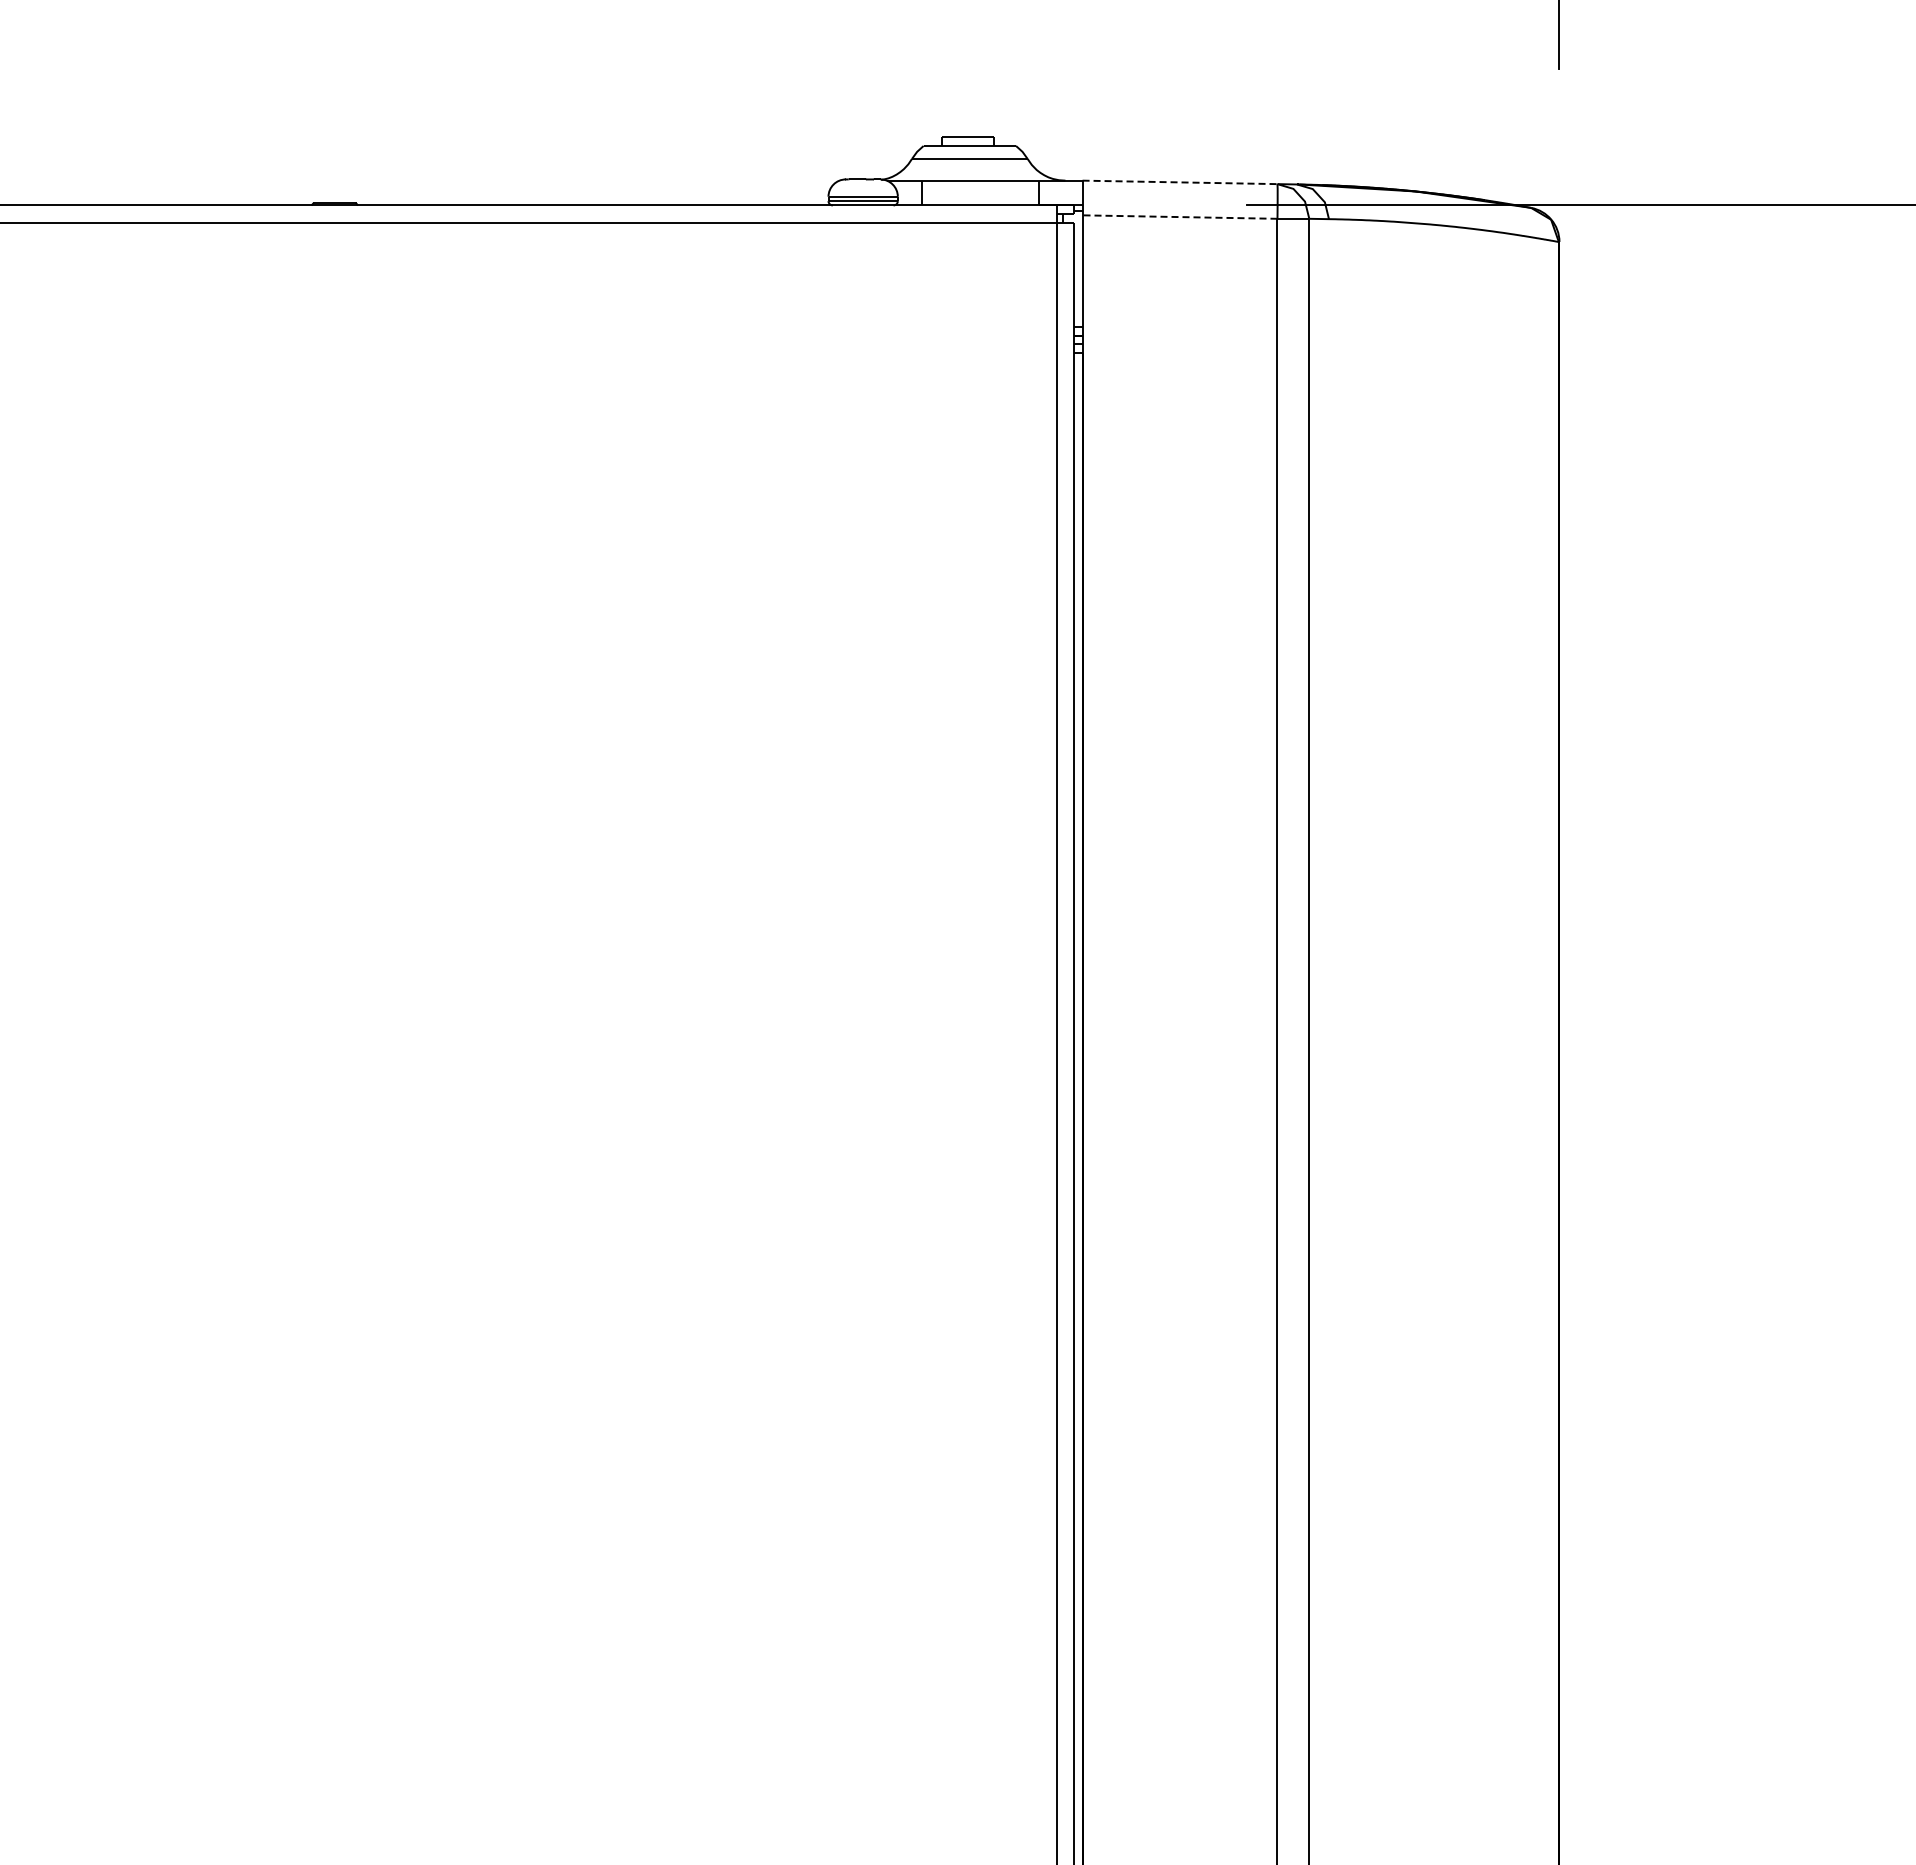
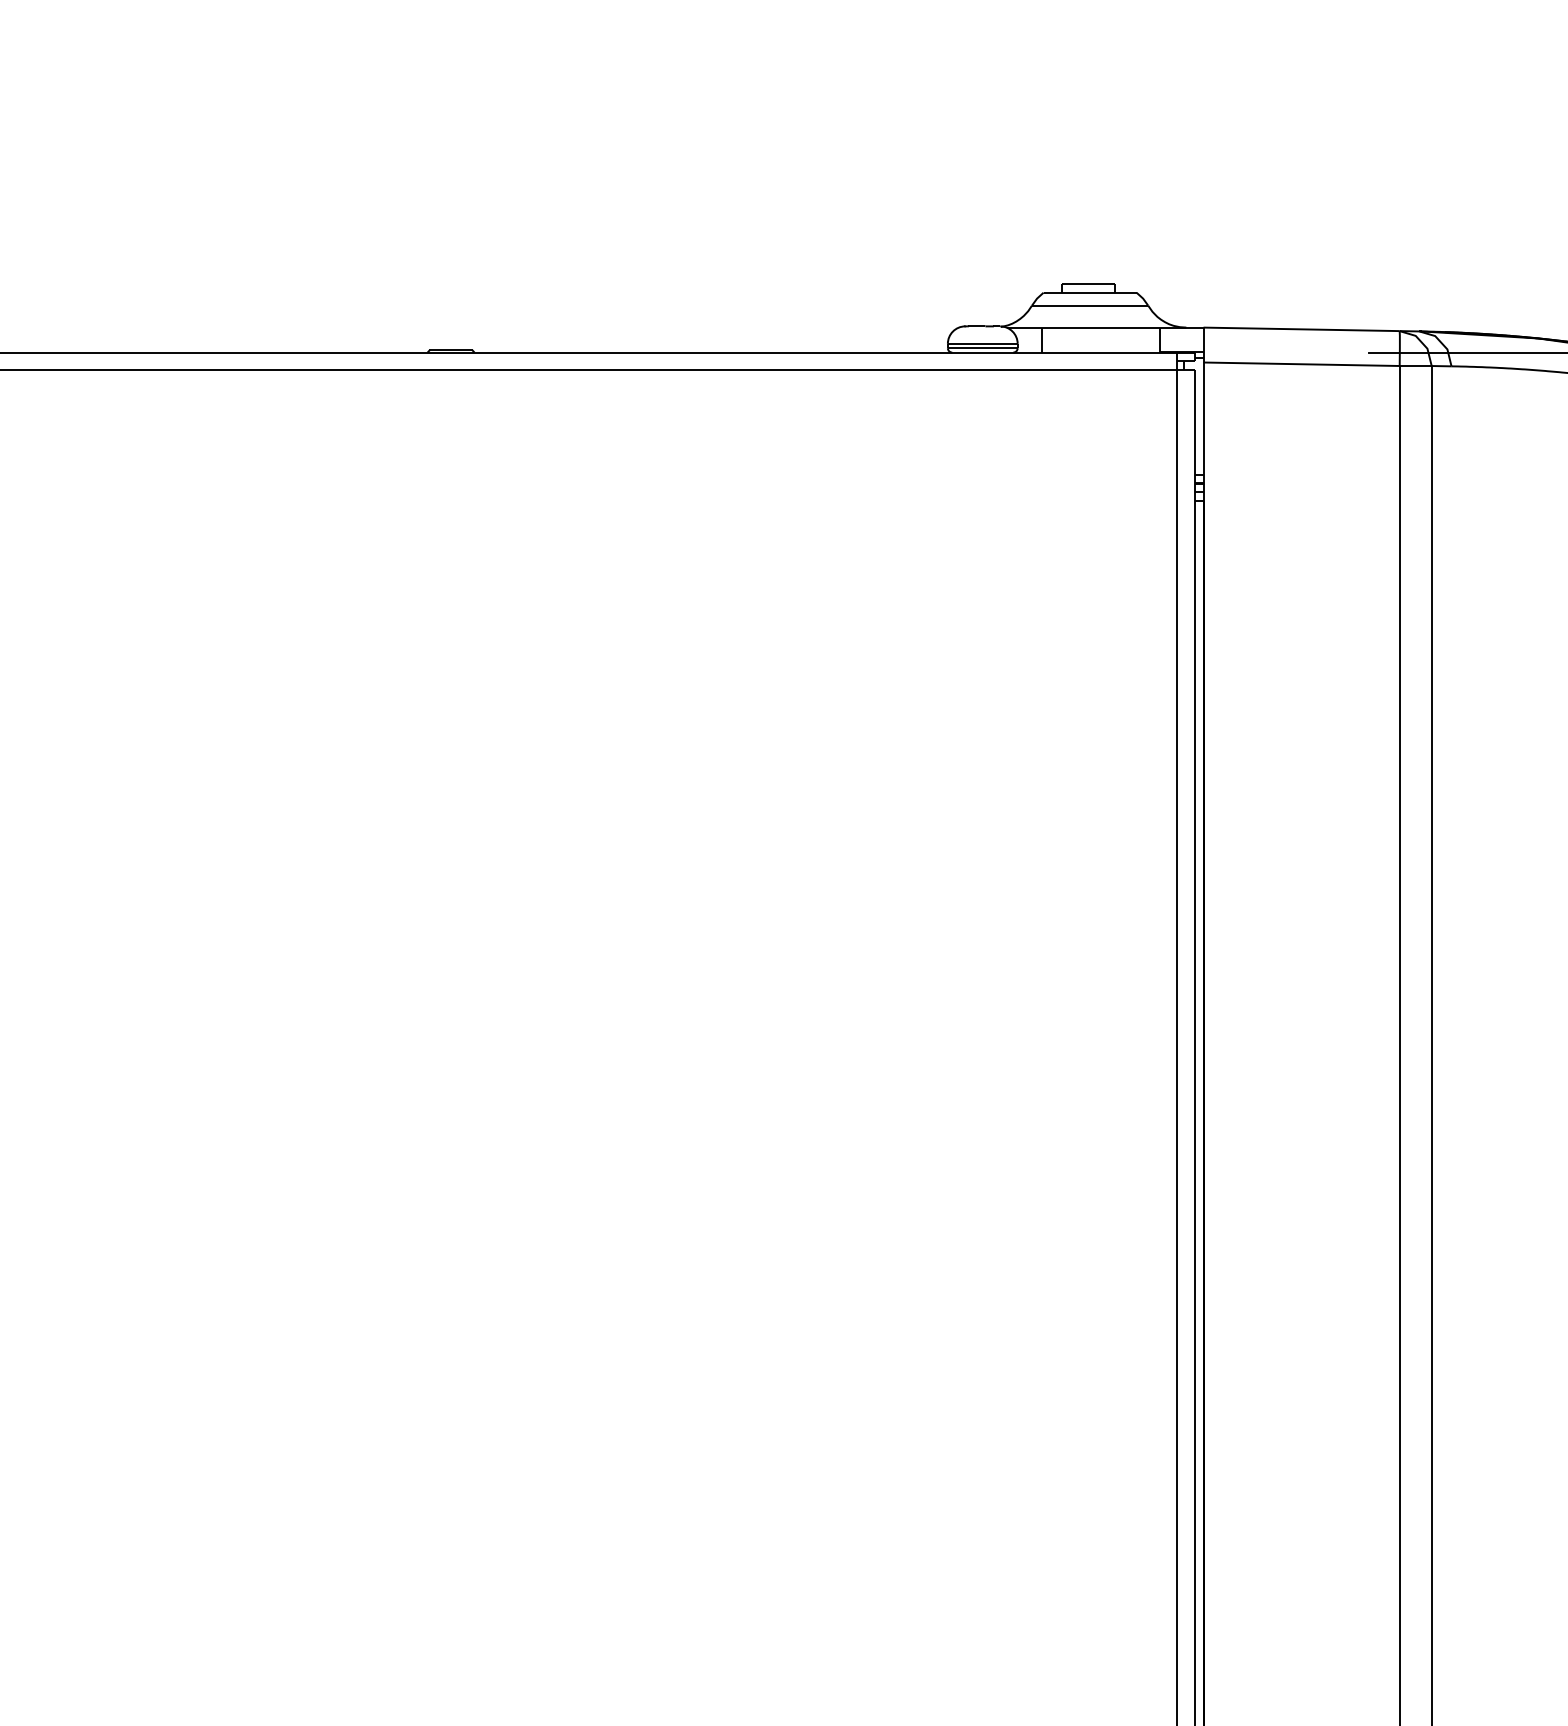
line: (1180, 182) -> (1302, 329), dashed -> solid
line: (1179, 217) -> (1301, 364), dashed -> solid

